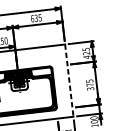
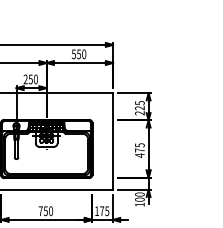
text: (36, 18) -> (79, 54), 635 -> 550
text: (86, 57) -> (139, 113), 425 -> 225
line: (69, 80) -> (113, 141), dashed -> solid
text: (90, 88) -> (139, 155), 375 -> 475

